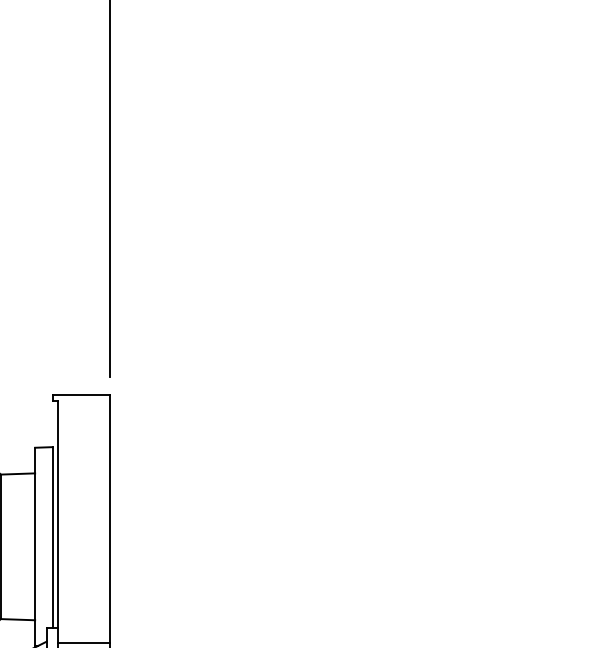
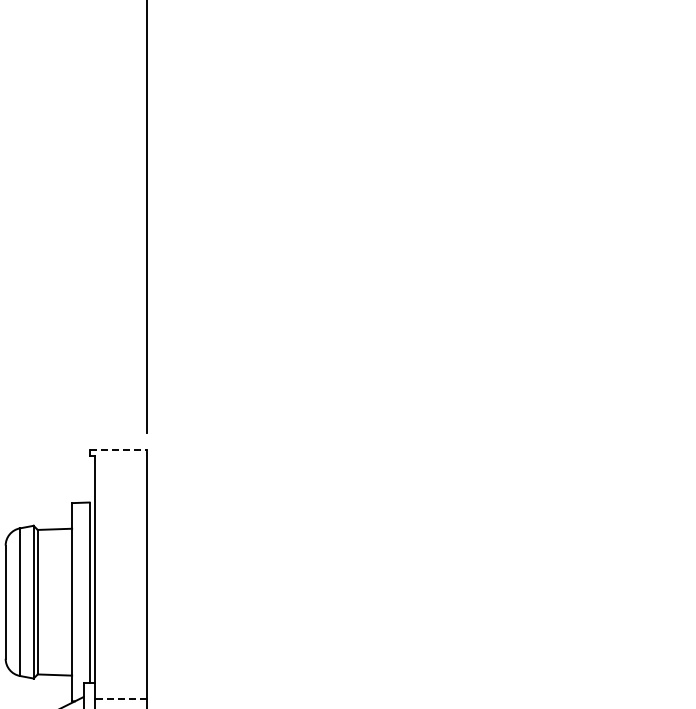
line: (81, 395) -> (118, 450), solid -> dashed
line: (83, 643) -> (120, 698), solid -> dashed

